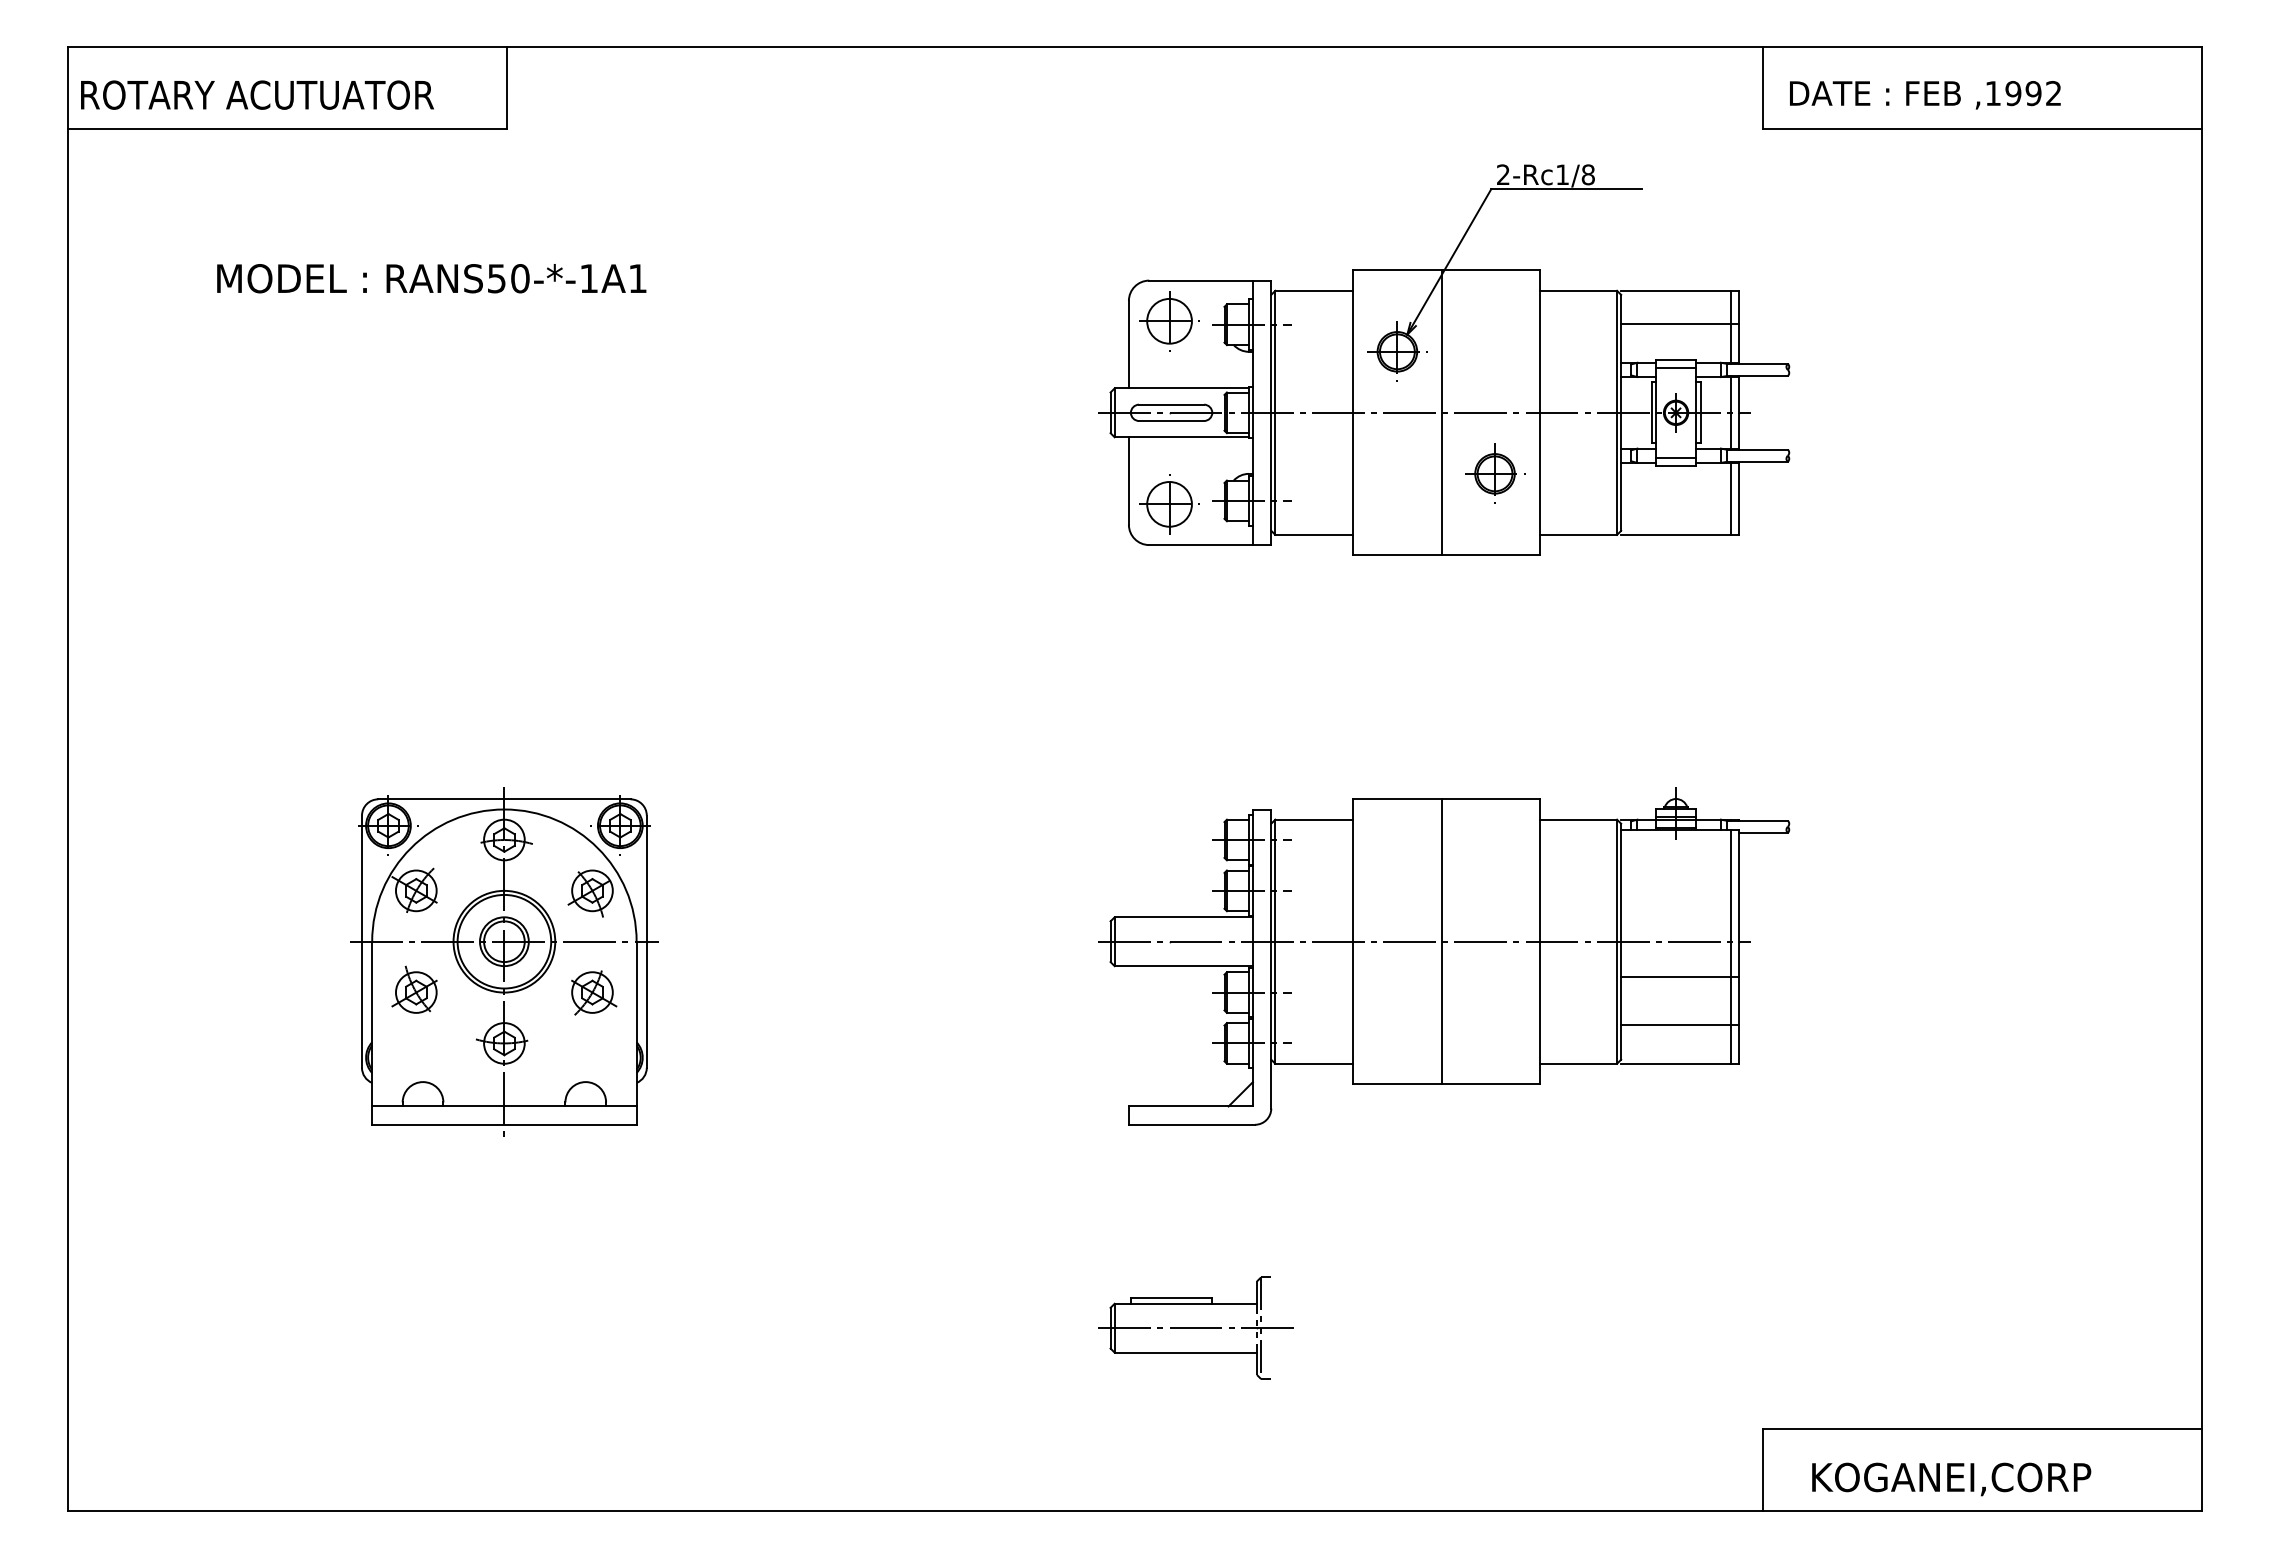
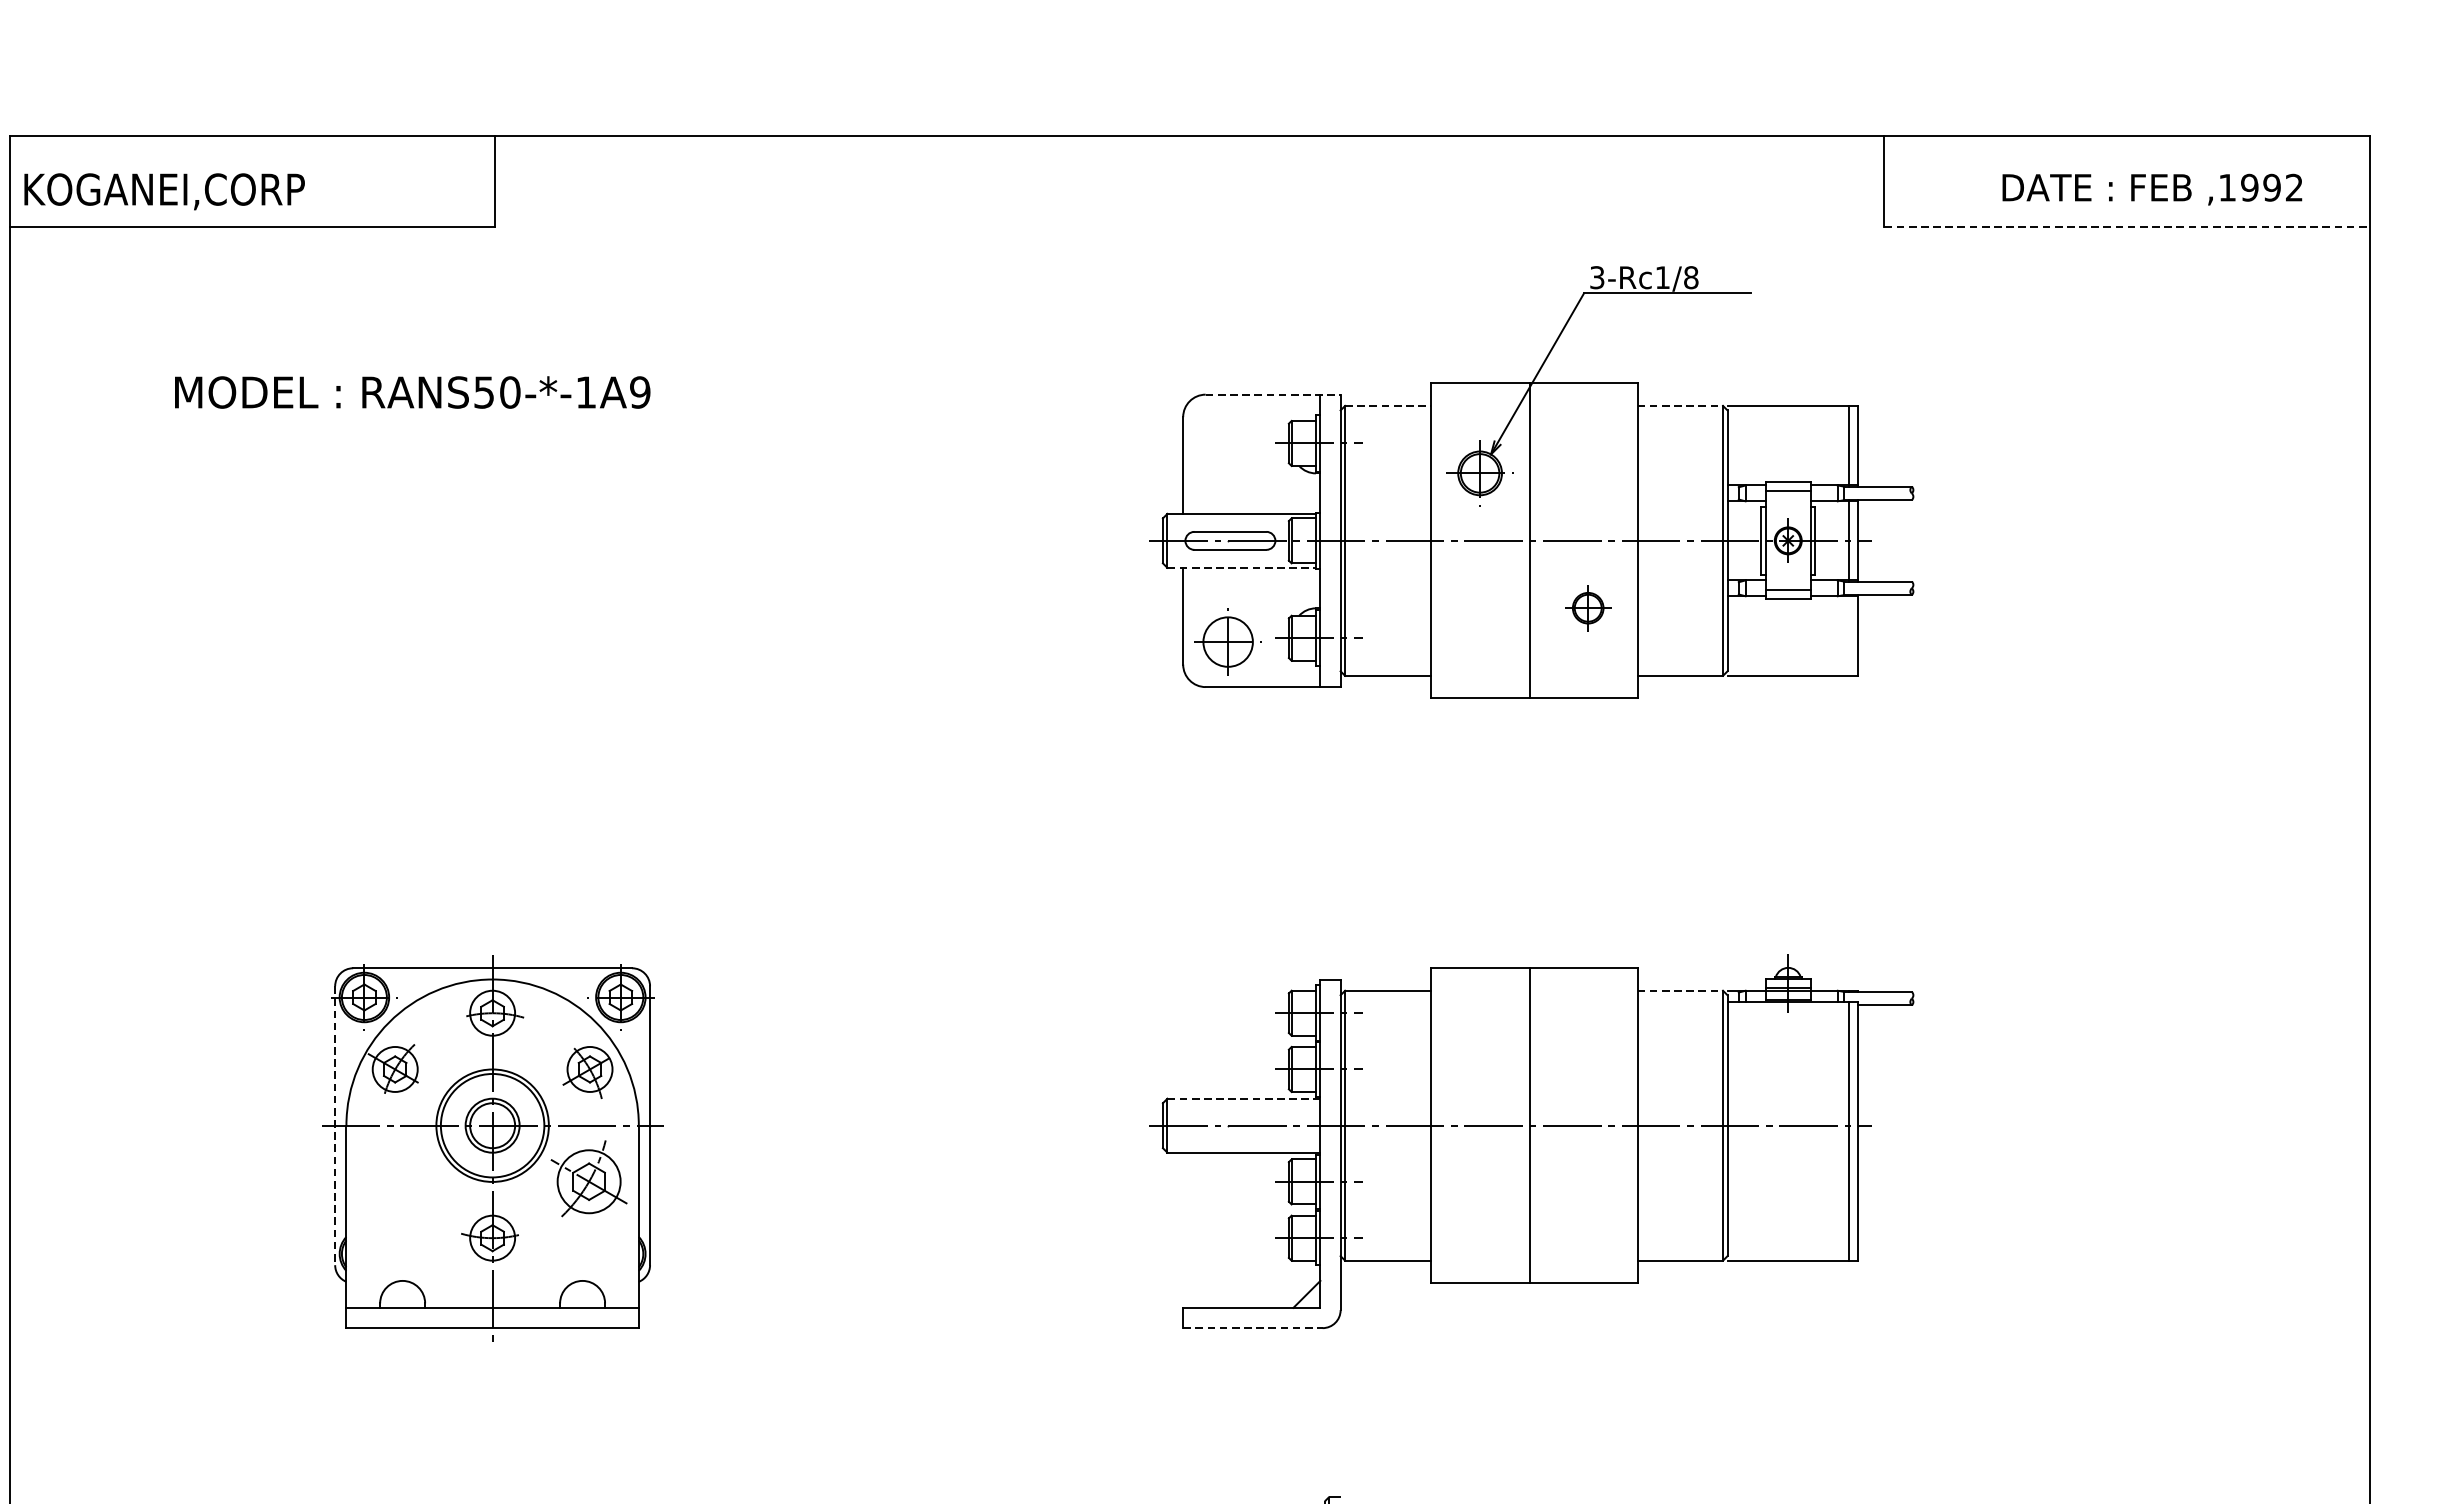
text: (1925, 95) -> (2152, 189), moved
text: (259, 96) -> (221, 191), ROTARY ACUTUATOR -> KOGANEI,CORP
line: (1982, 128) -> (2127, 226), solid -> dashed
text: (1503, 174) -> (1597, 277), 2-Rc1/8 -> 3-Rc1/8
text: (637, 278) -> (639, 392), RANS50-*-1A1 -> RANS50-*-1A9
line: (1210, 280) -> (1273, 394), solid -> dashed
line: (1314, 290) -> (1388, 405), solid -> dashed
line: (1578, 290) -> (1680, 405), solid -> dashed
part: (1169, 321) -> (1228, 439), removed
line: (1680, 323) -> (1793, 442), removed
line: (1182, 437) -> (1242, 568), solid -> dashed
part: (1495, 473) -> (1588, 607), size x0.7
line: (1731, 497) -> (1849, 634), removed
line: (1578, 819) -> (1680, 990), solid -> dashed
line: (1184, 917) -> (1244, 1098), solid -> dashed
line: (362, 942) -> (335, 1126), solid -> dashed
line: (1680, 977) -> (1793, 1165), removed
part: (414, 989) -> (393, 1178), removed
part: (594, 992) -> (592, 1181), size x1.4
line: (1680, 1025) -> (1793, 1218), removed
line: (1192, 1124) -> (1253, 1327), solid -> dashed

